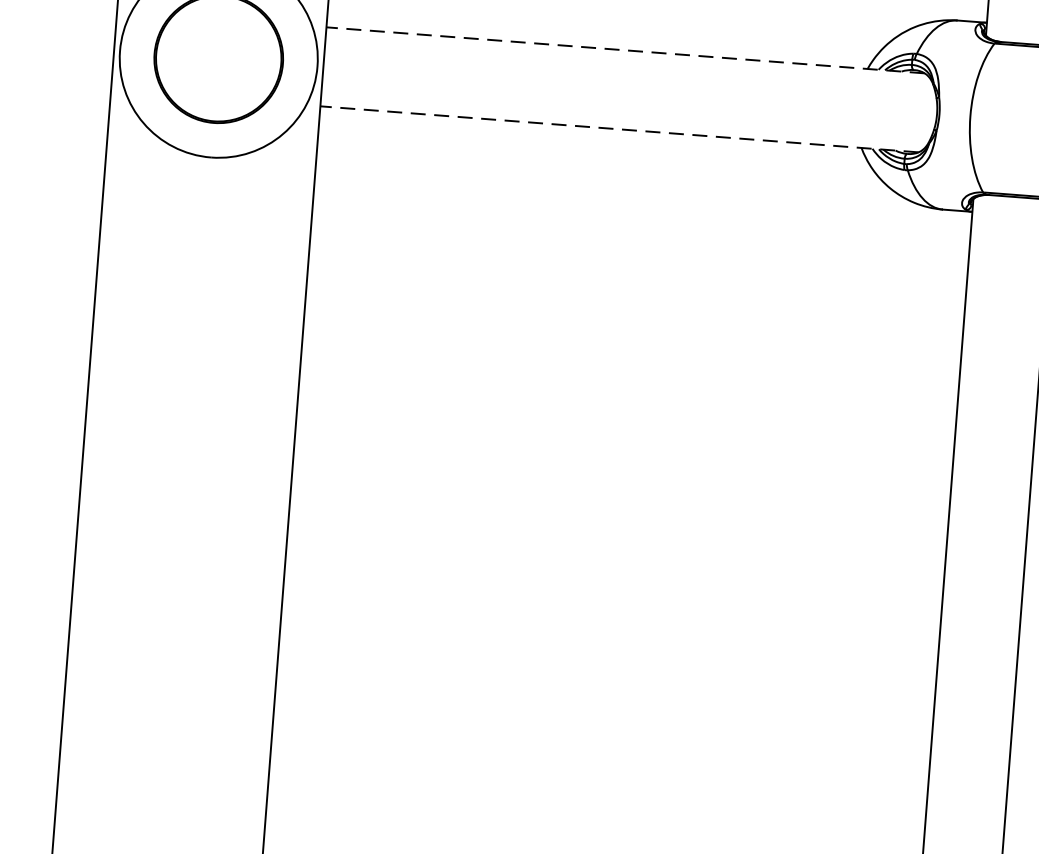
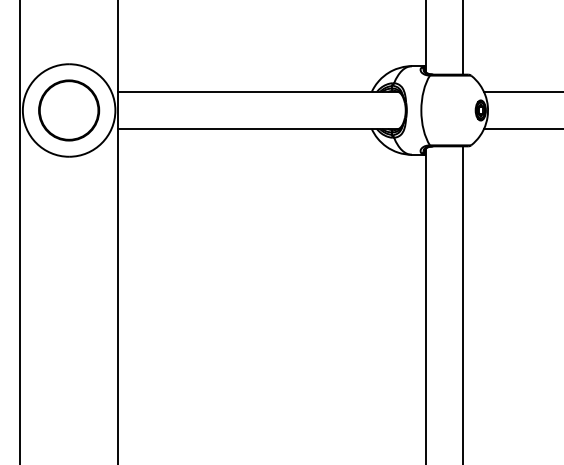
line: (623, 51) -> (257, 92), dashed -> solid
line: (617, 130) -> (257, 129), dashed -> solid

